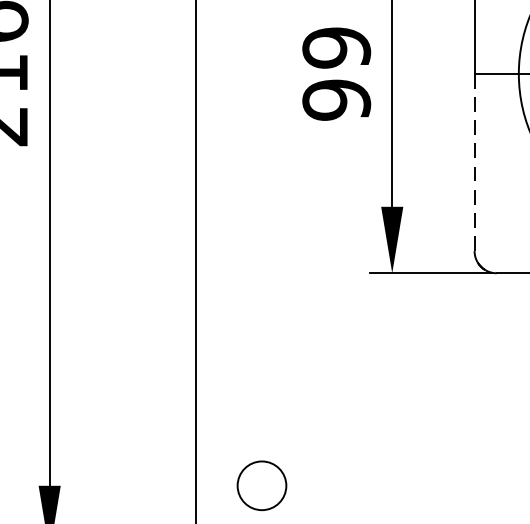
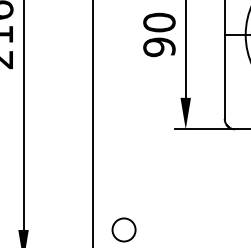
text: (336, 47) -> (159, 22), 99 -> 90
line: (474, 161) -> (224, 76), dashed -> solid

